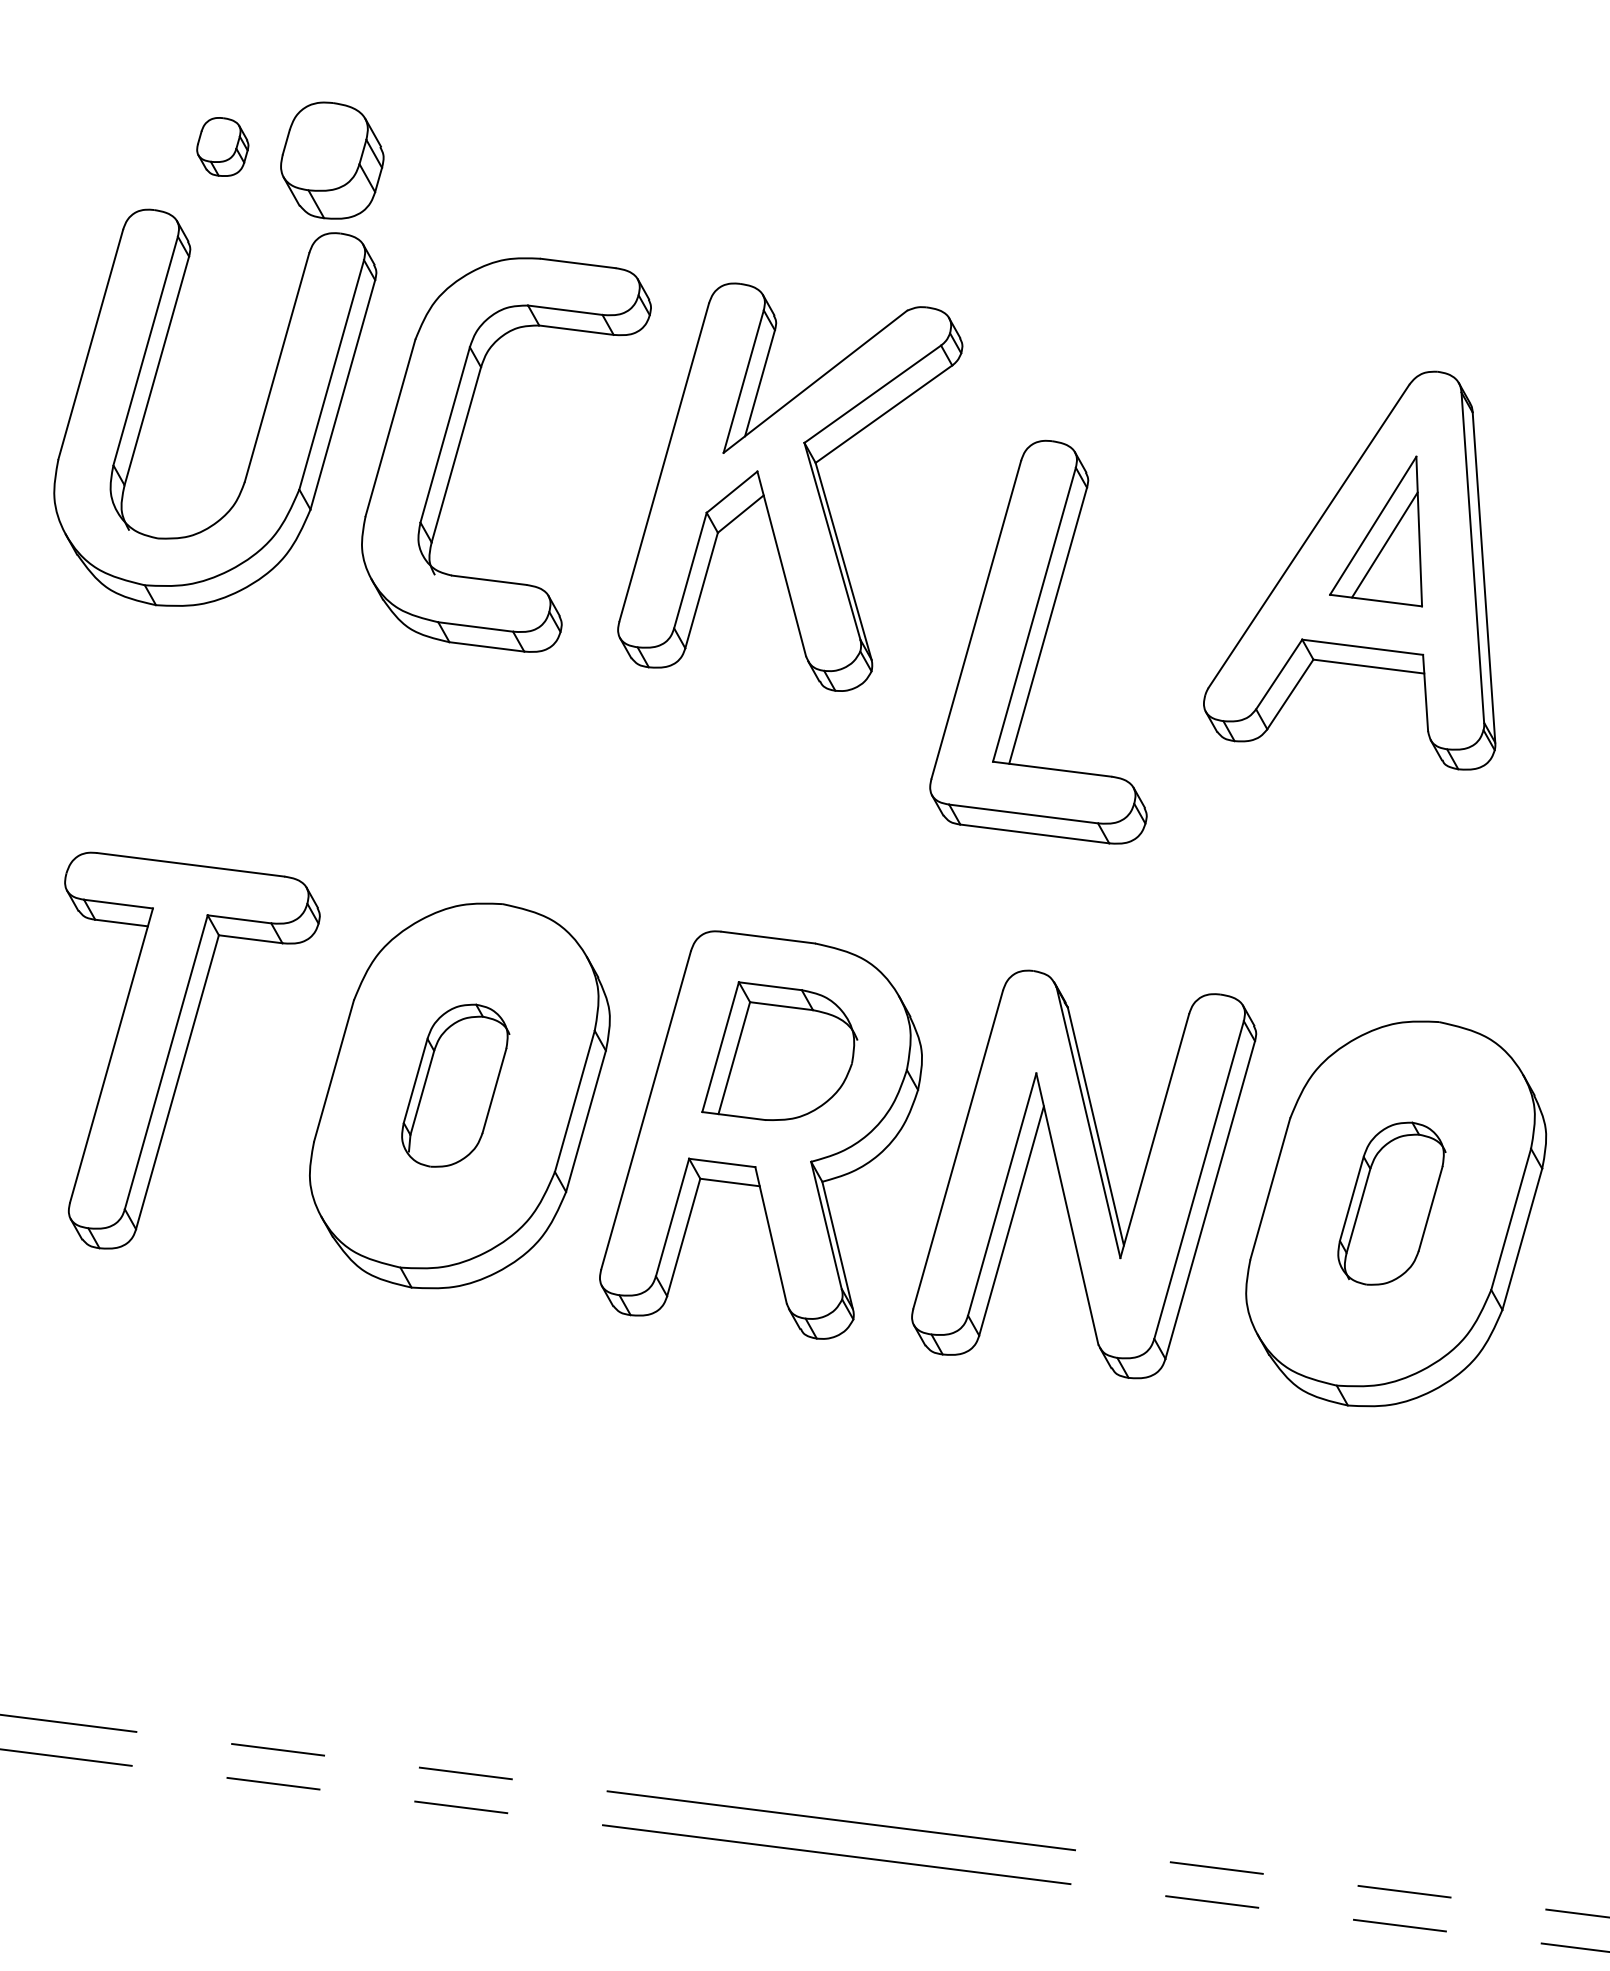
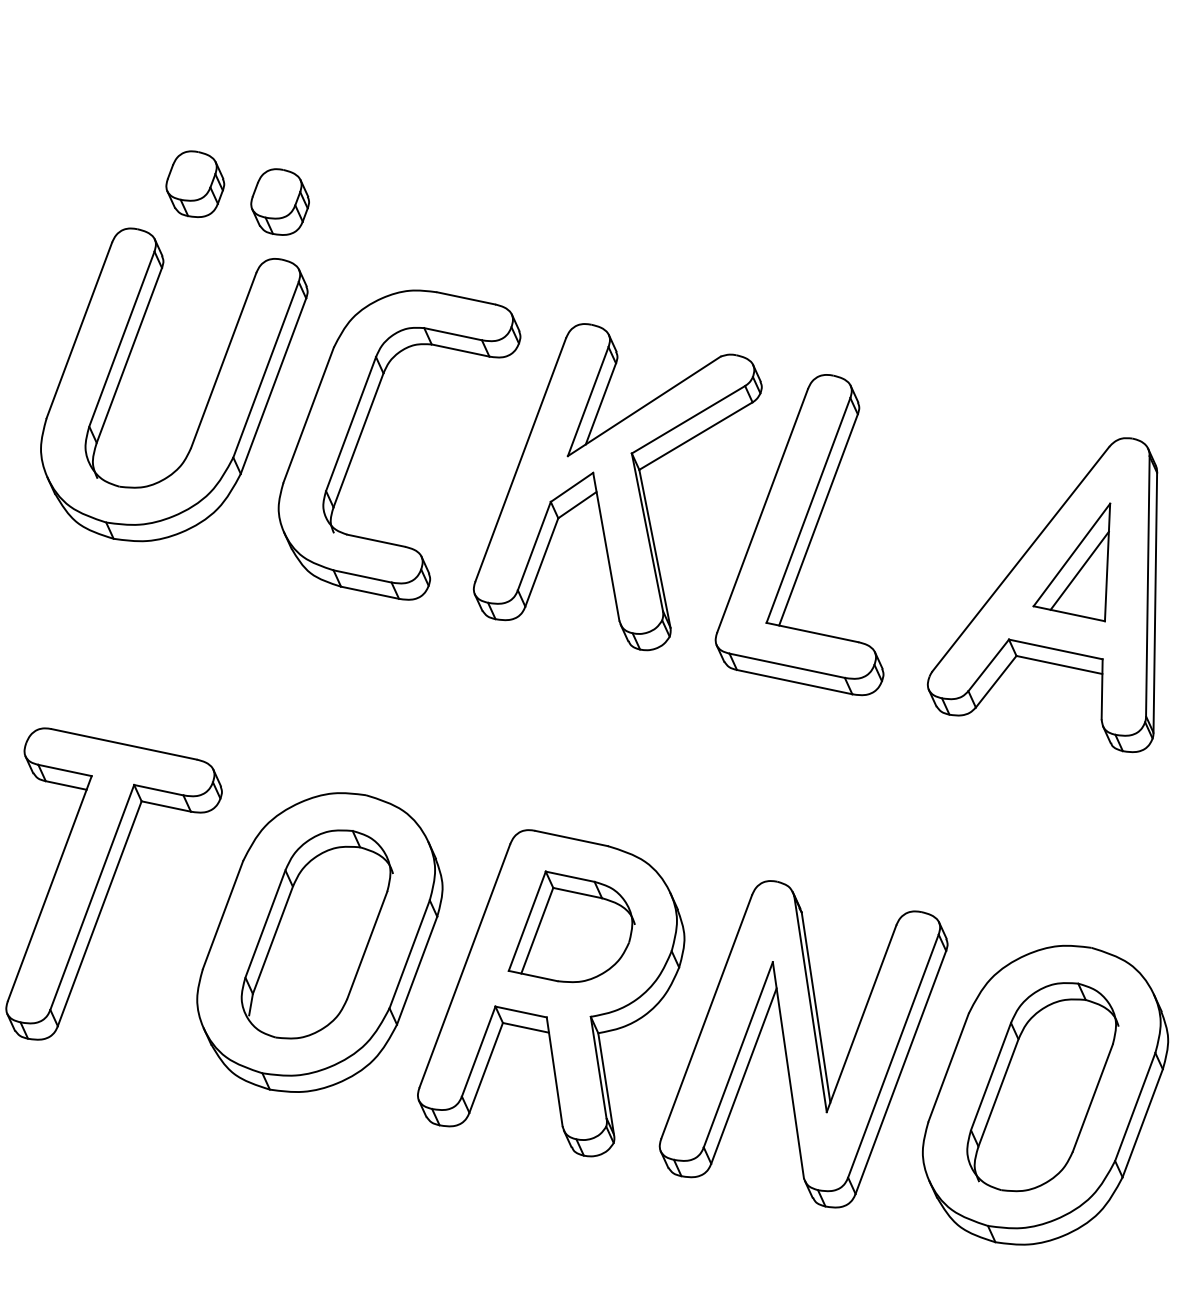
part: (222, 146) -> (195, 183), size x1.43
part: (331, 160) -> (279, 201), size x0.71
part: (1038, 641) -> (809, 531), moved
part: (455, 1085) -> (317, 934), size x1.67
part: (1391, 1203) -> (1042, 1086), size x1.67

